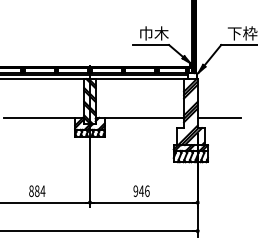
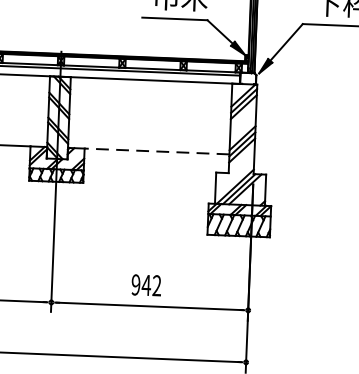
line: (144, 117) -> (157, 150), solid -> dashed
line: (219, 117) -> (294, 156), removed
text: (147, 191) -> (157, 286), 946 -> 942

